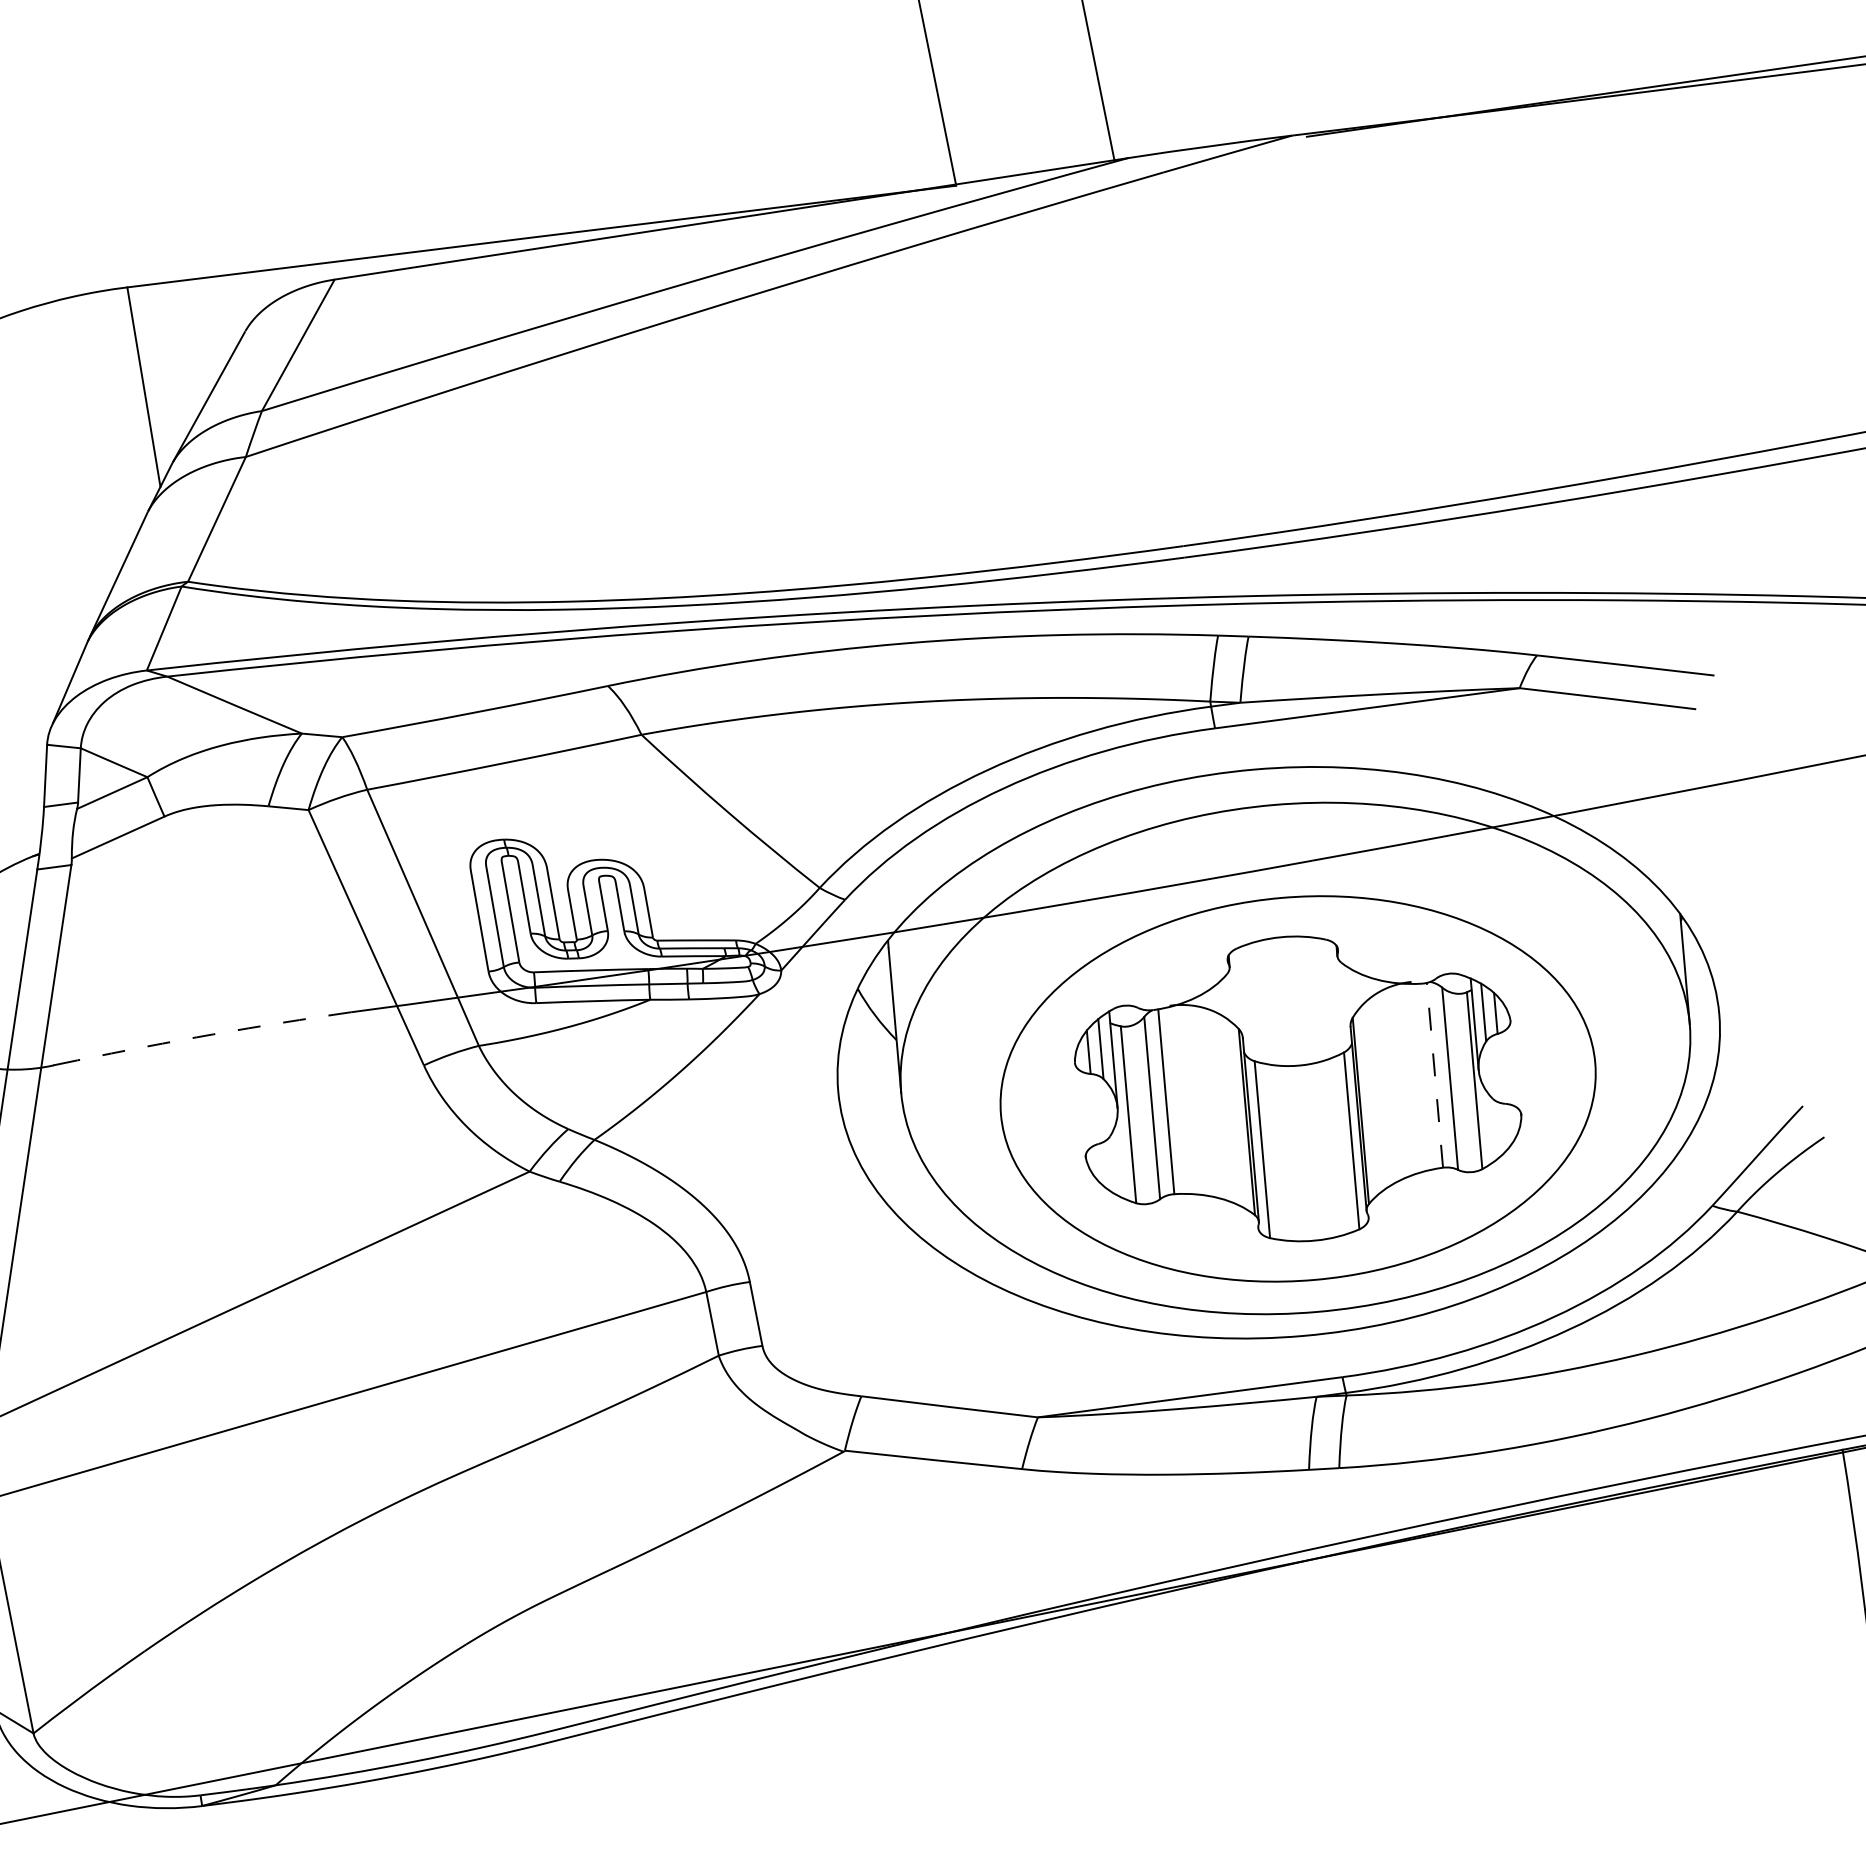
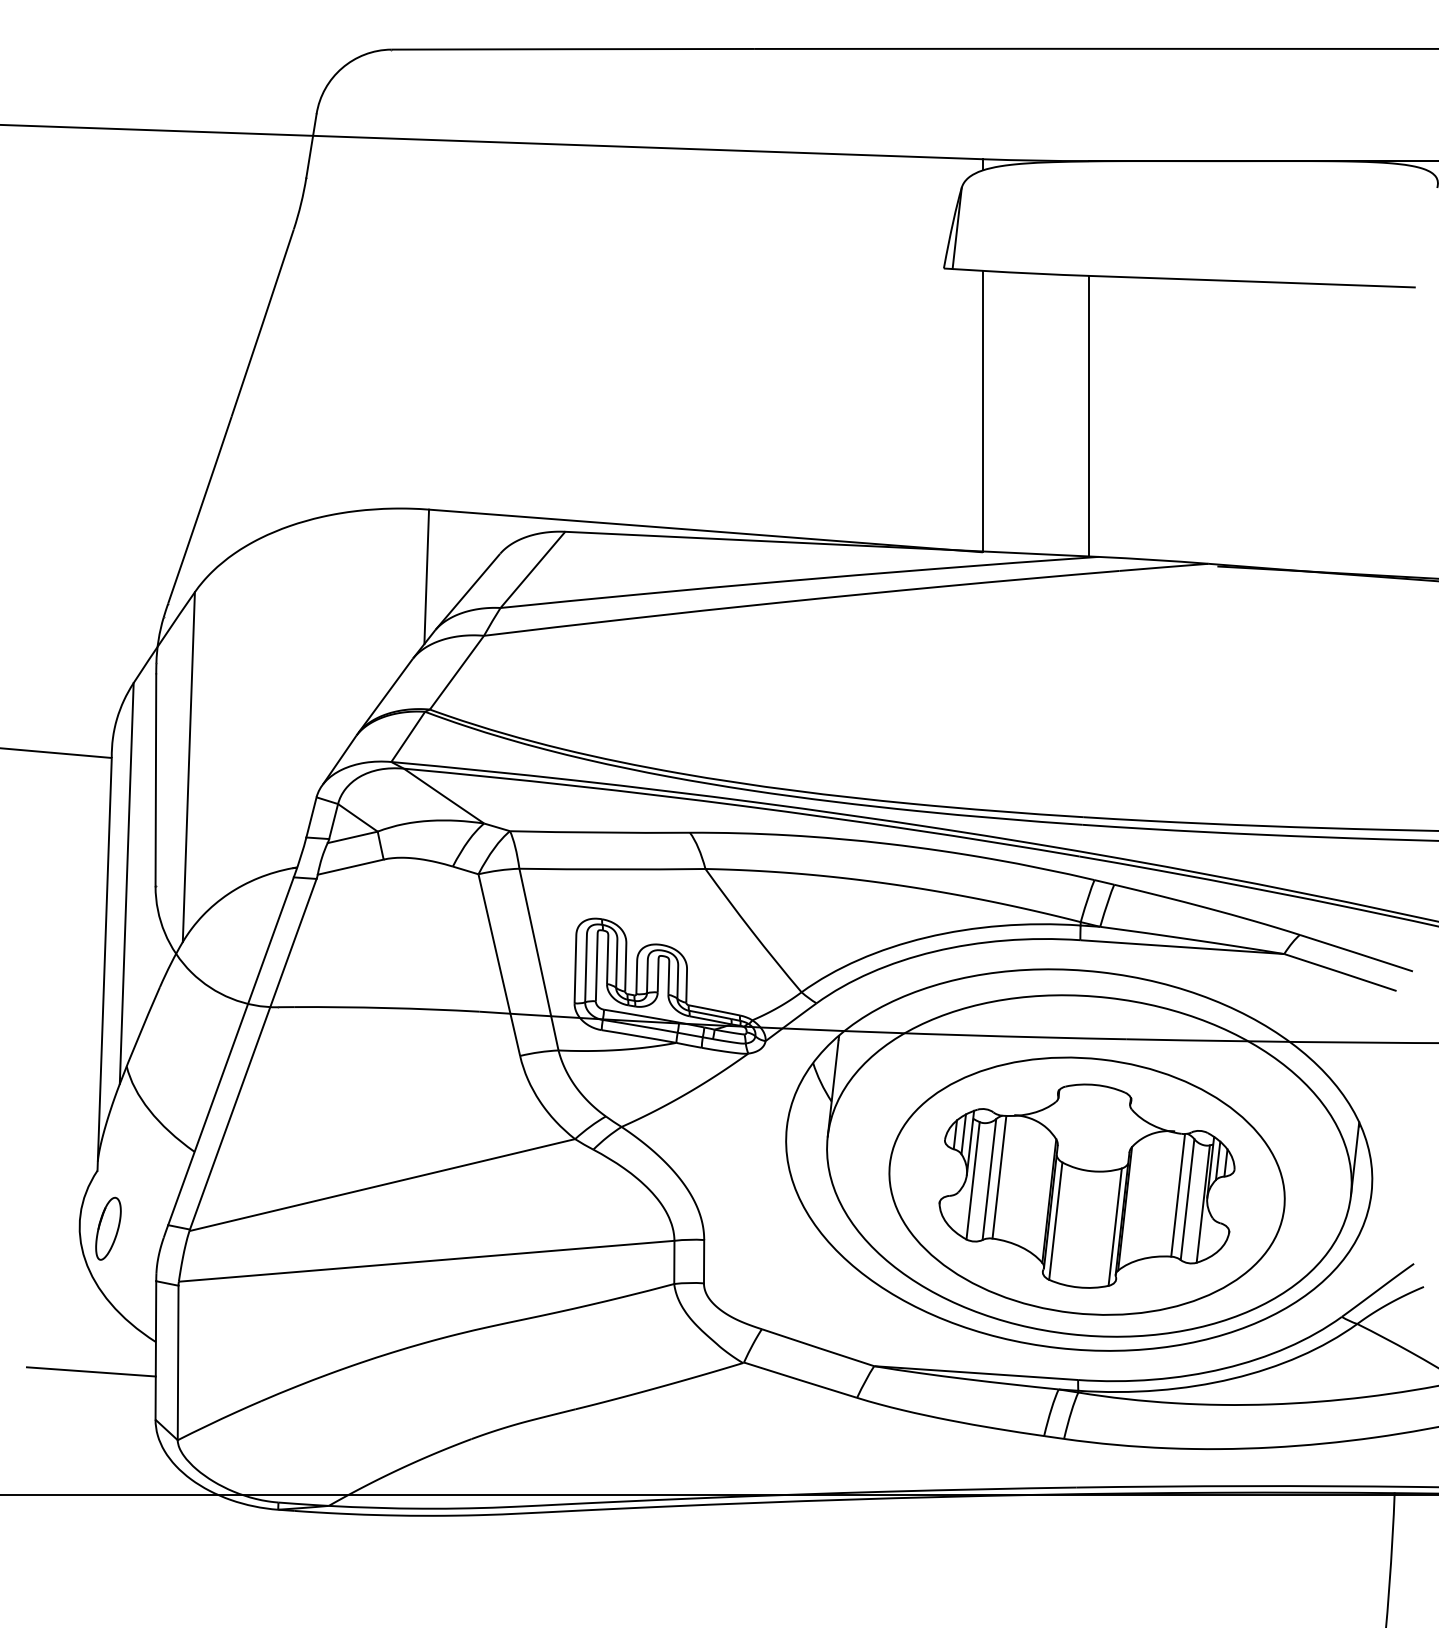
arc: (214, 1034) -> (387, 1008), dashed -> solid
line: (1435, 1075) -> (1178, 1195), dashed -> solid

